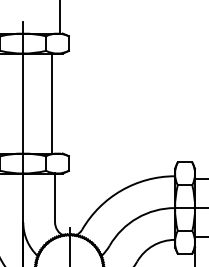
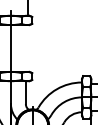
line: (52, 103) -> (24, 48), removed

